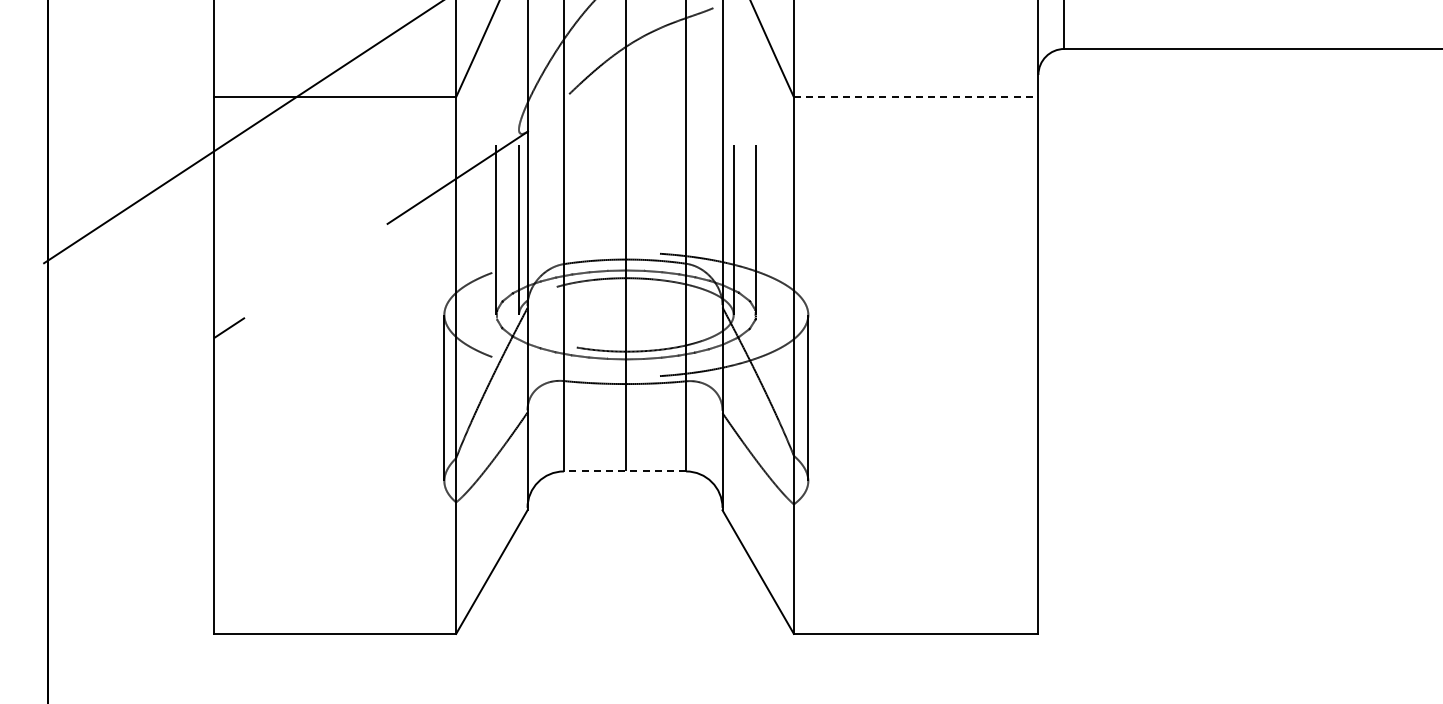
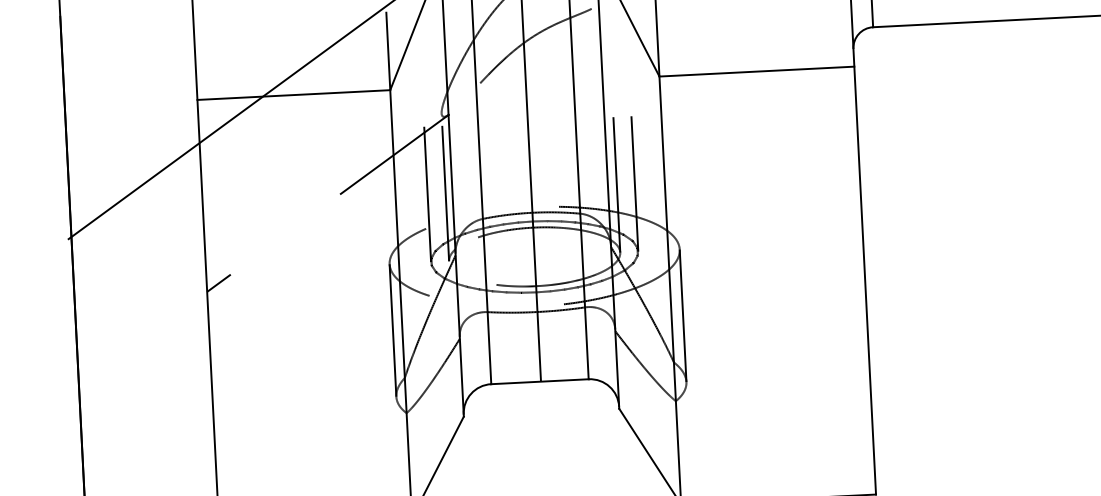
line: (916, 97) -> (757, 71), dashed -> solid
line: (624, 471) -> (539, 381), dashed -> solid

